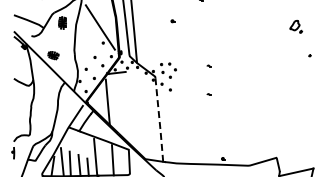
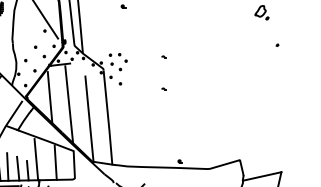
line: (124, 108) -> (68, 104), added
line: (159, 120) -> (108, 118), dashed -> solid
line: (142, 121) -> (89, 119), added

